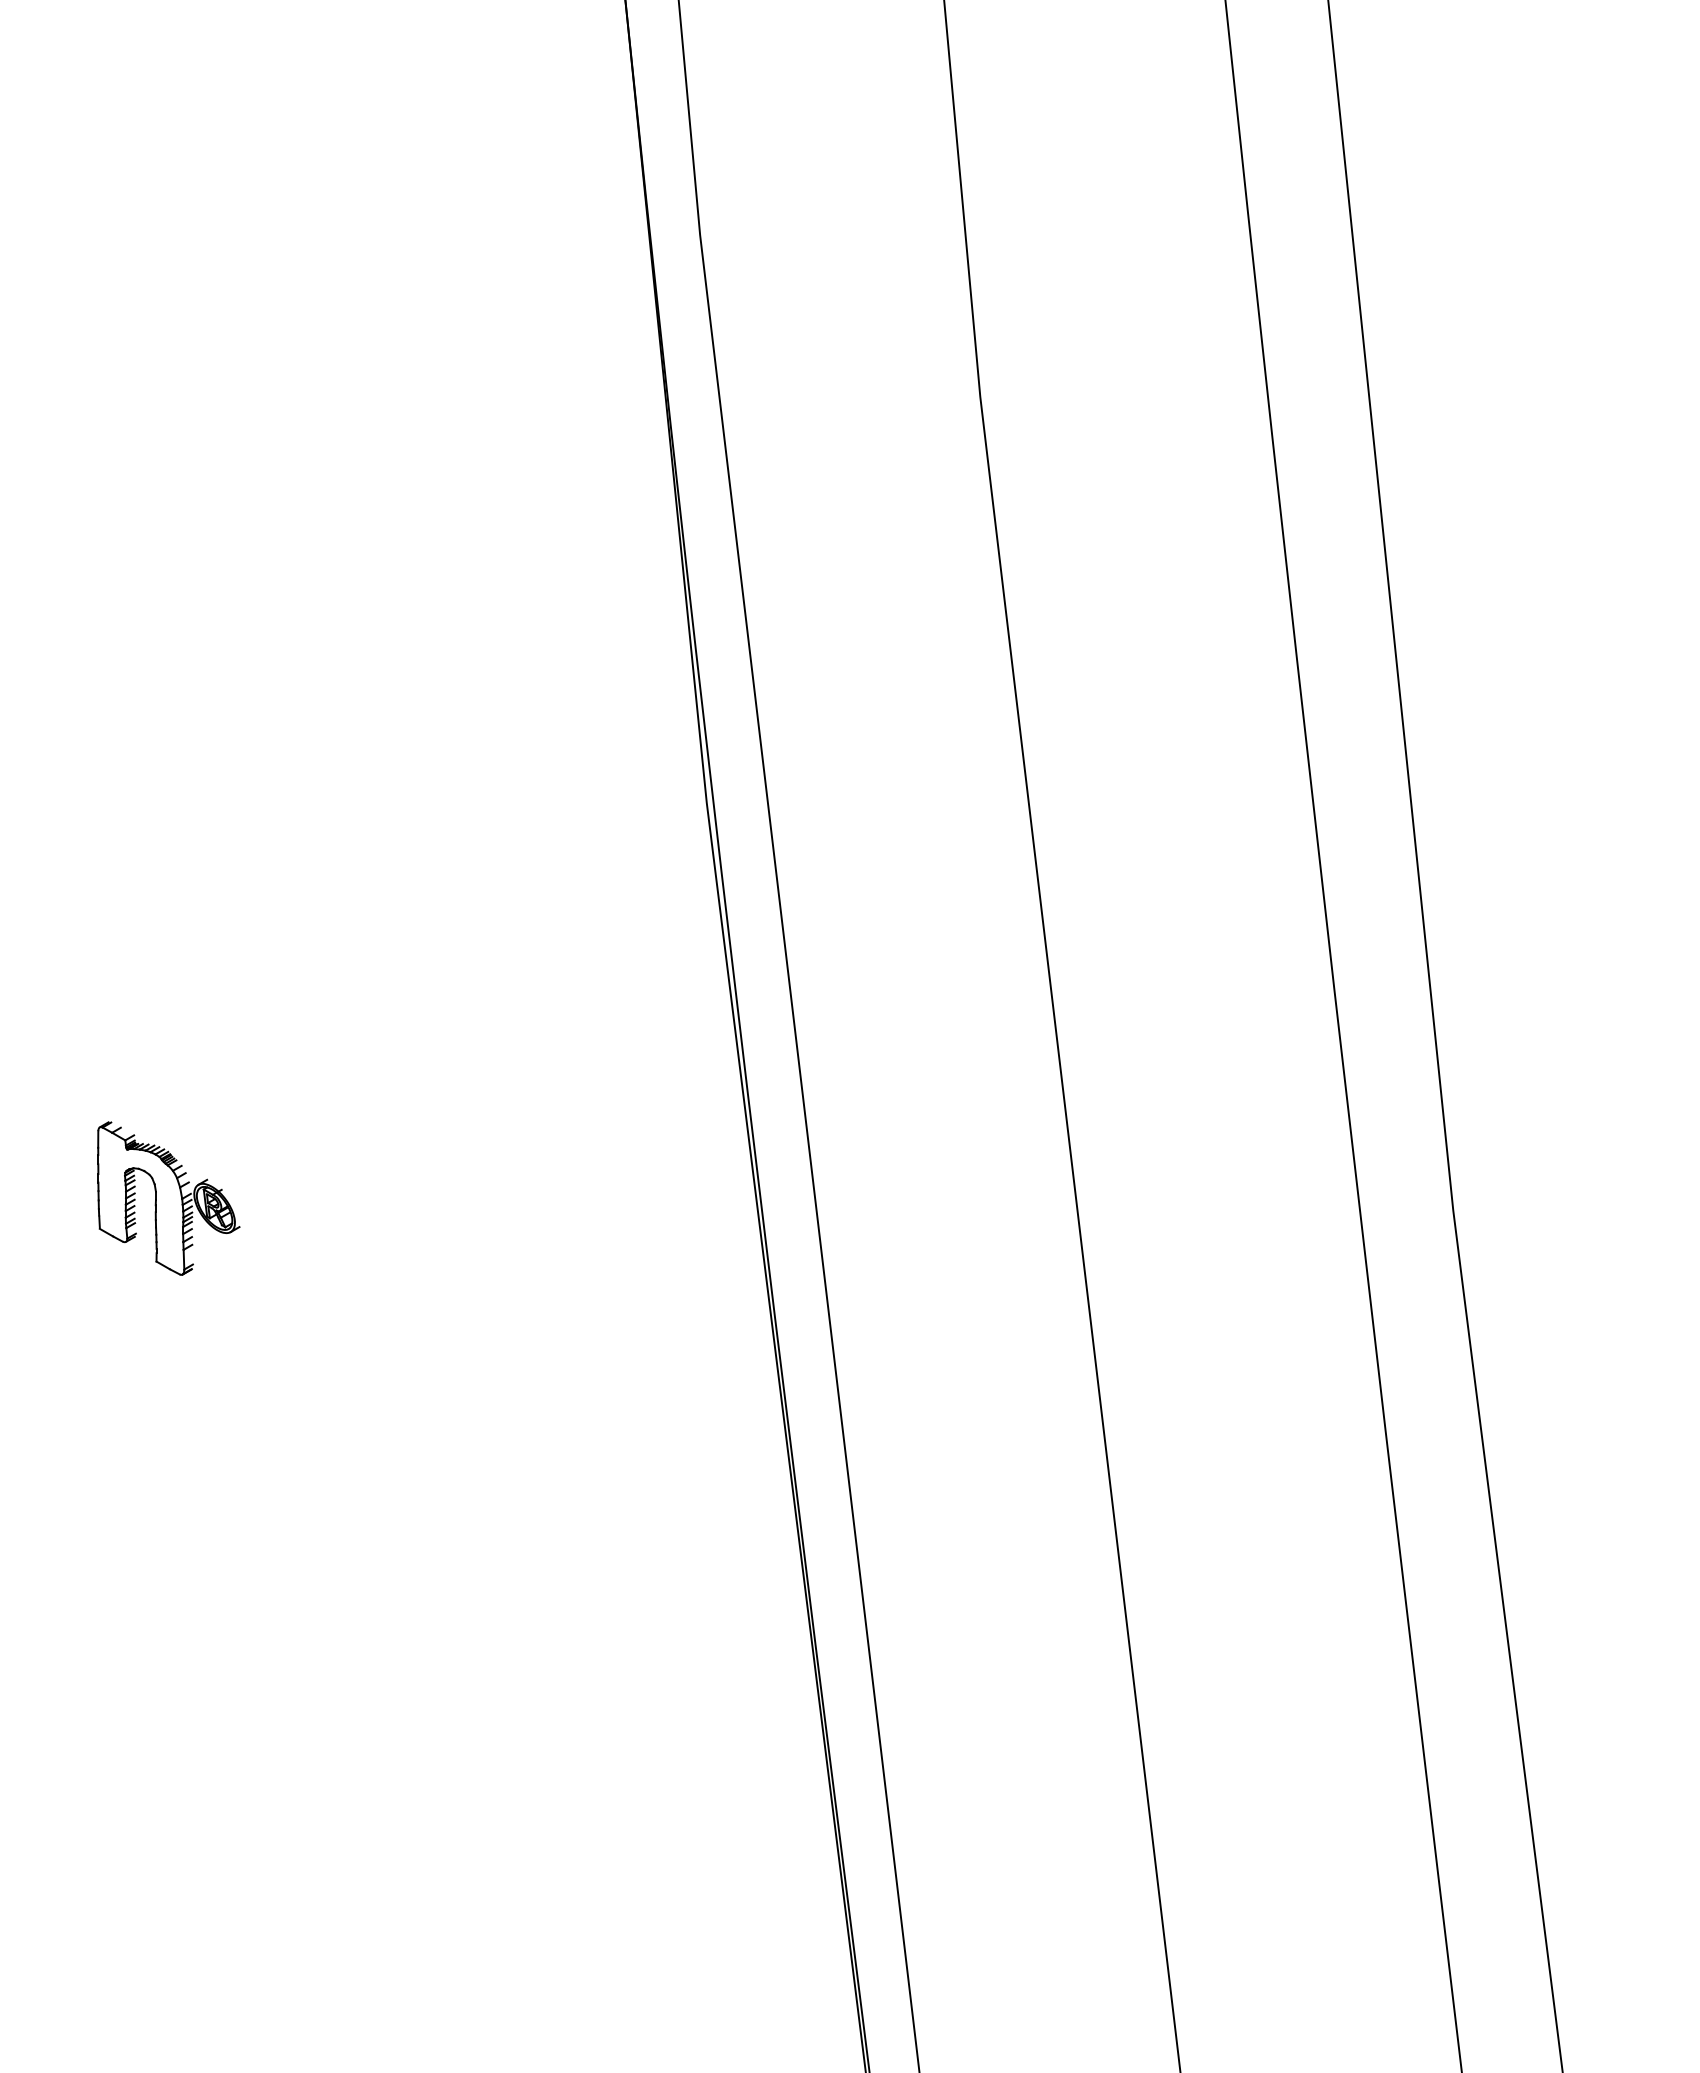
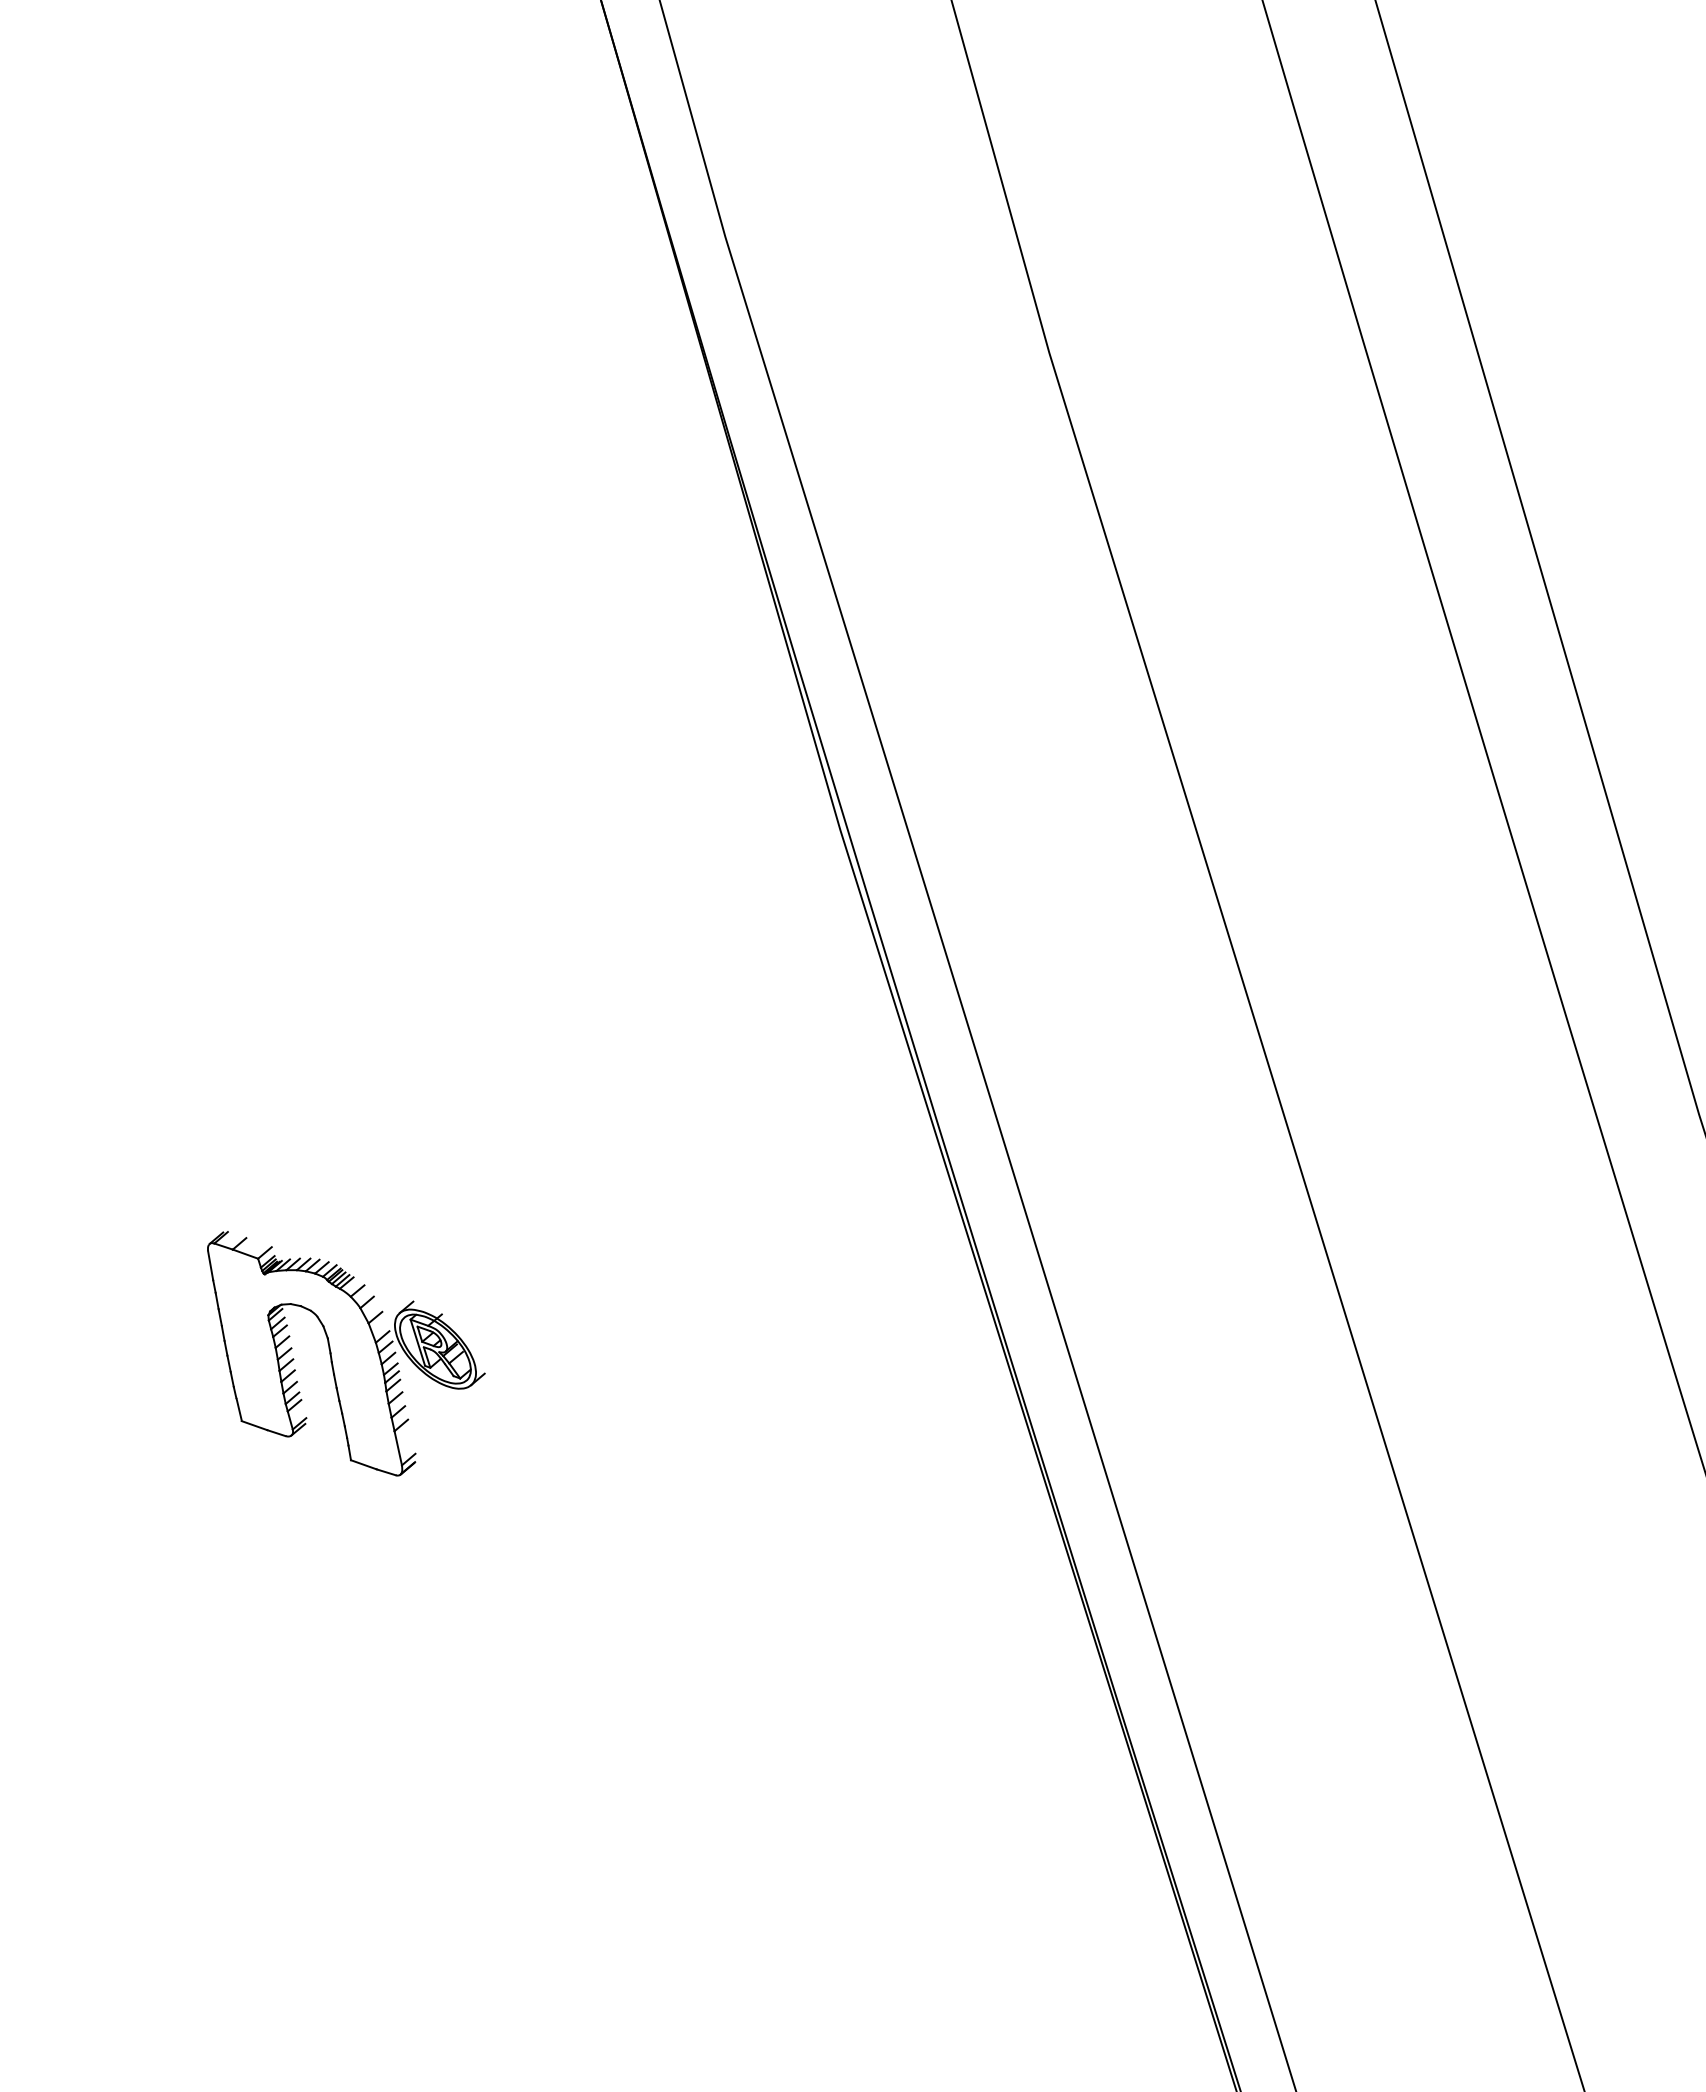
part: (168, 1198) -> (352, 1346), size x1.67

